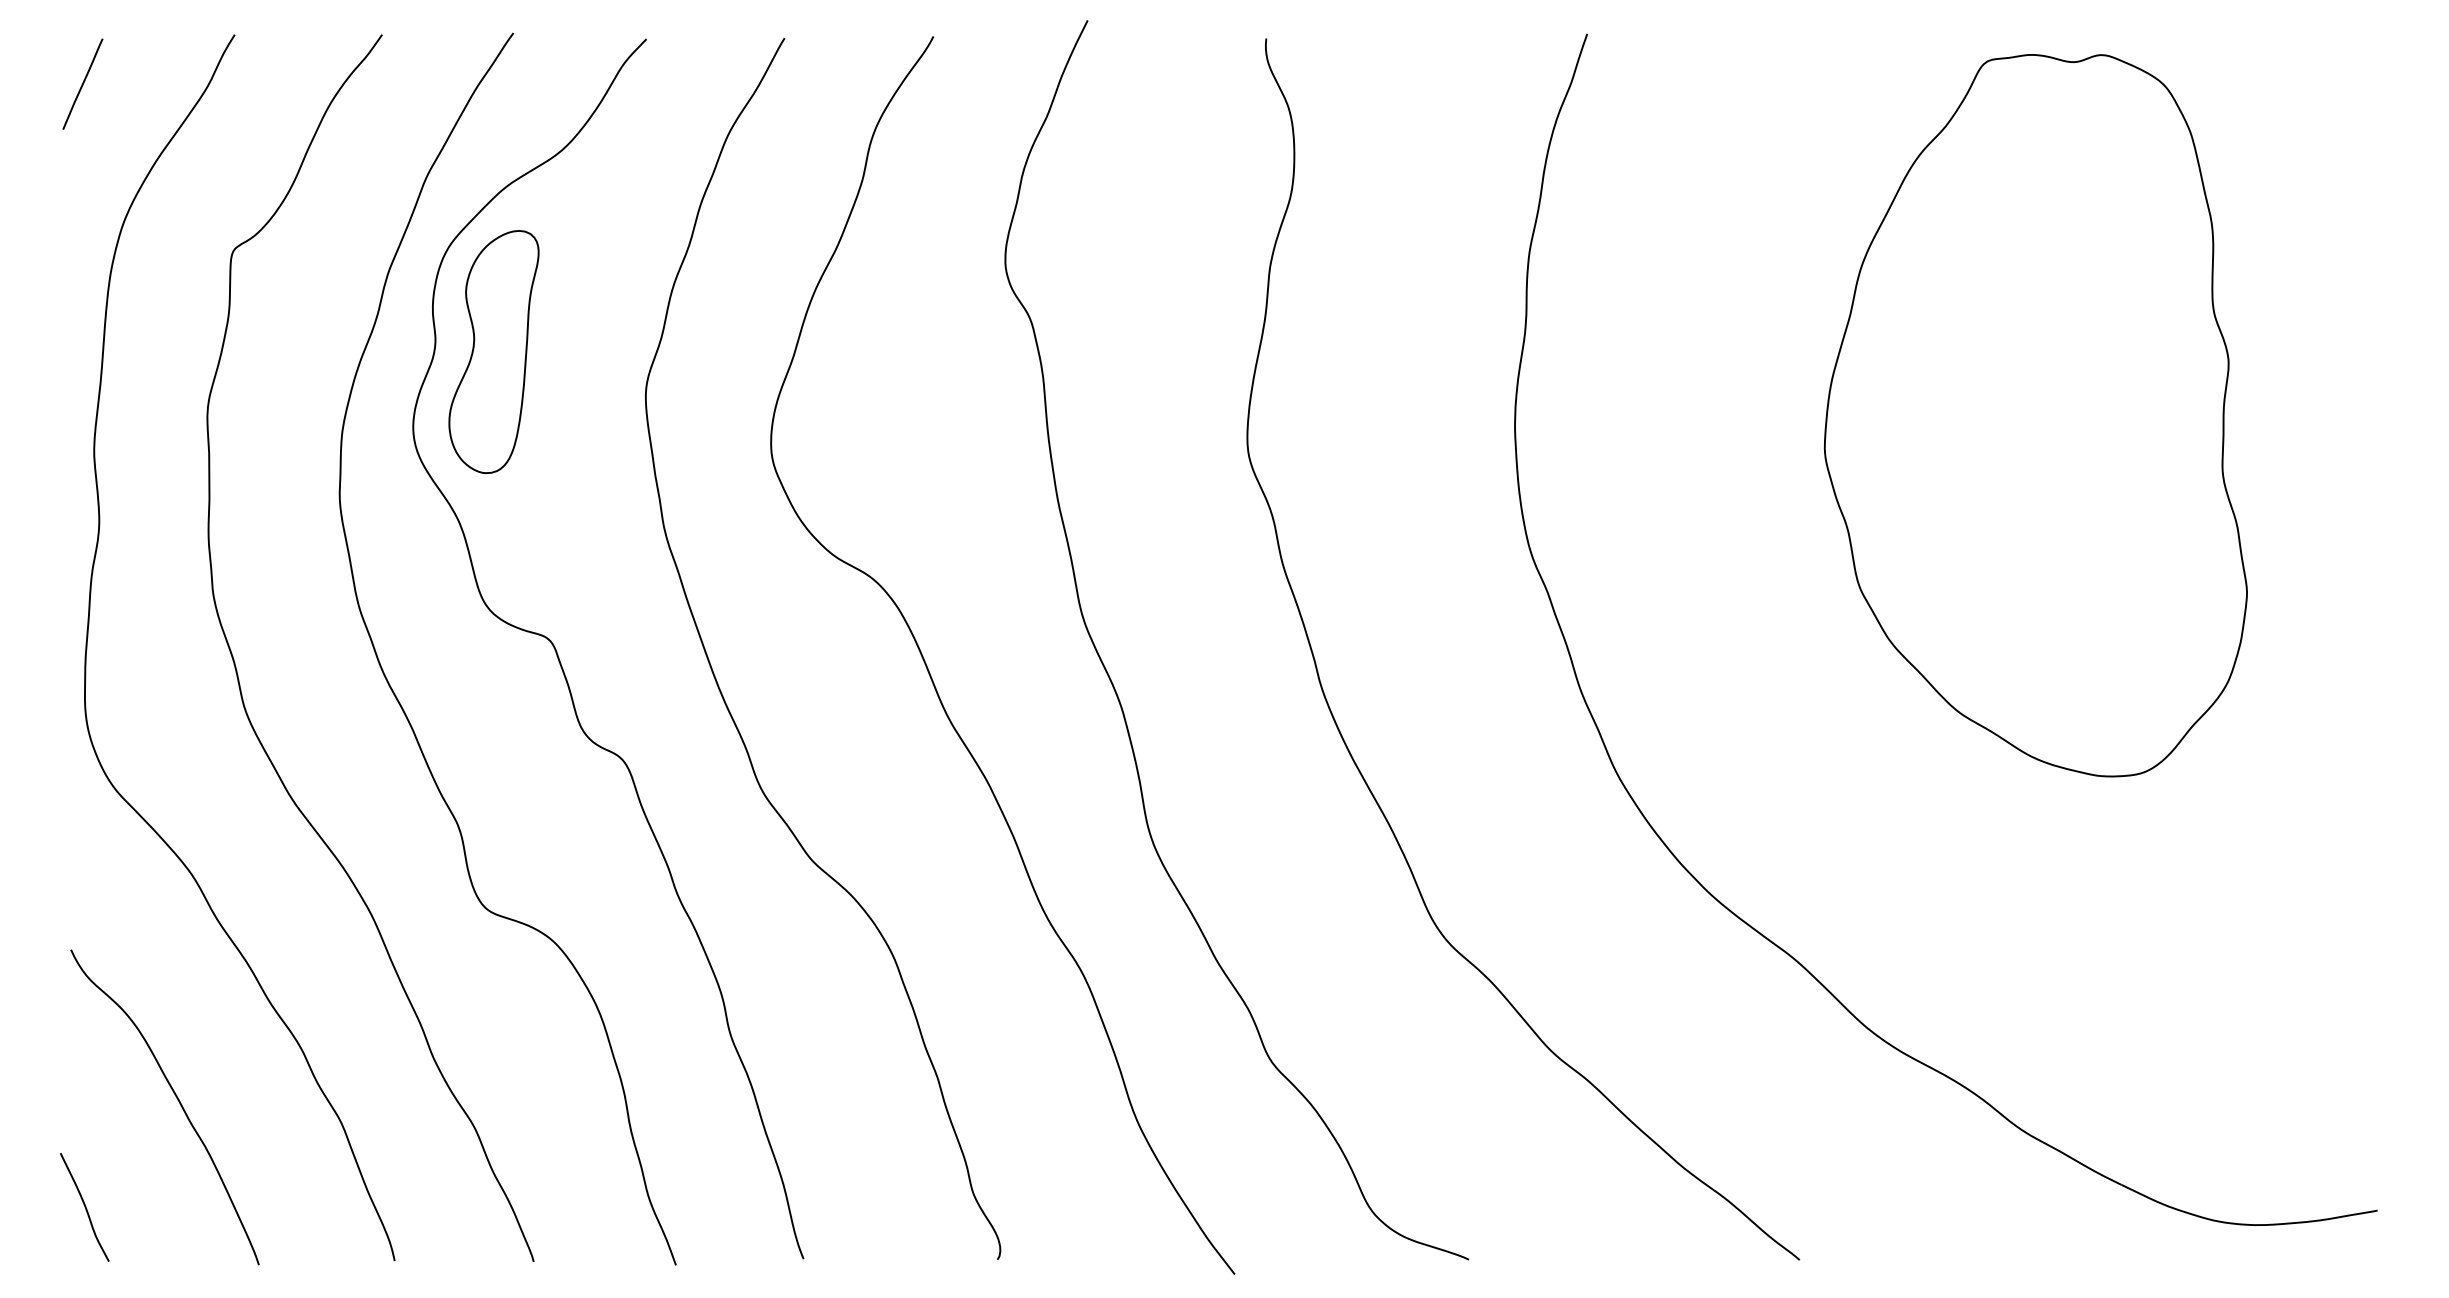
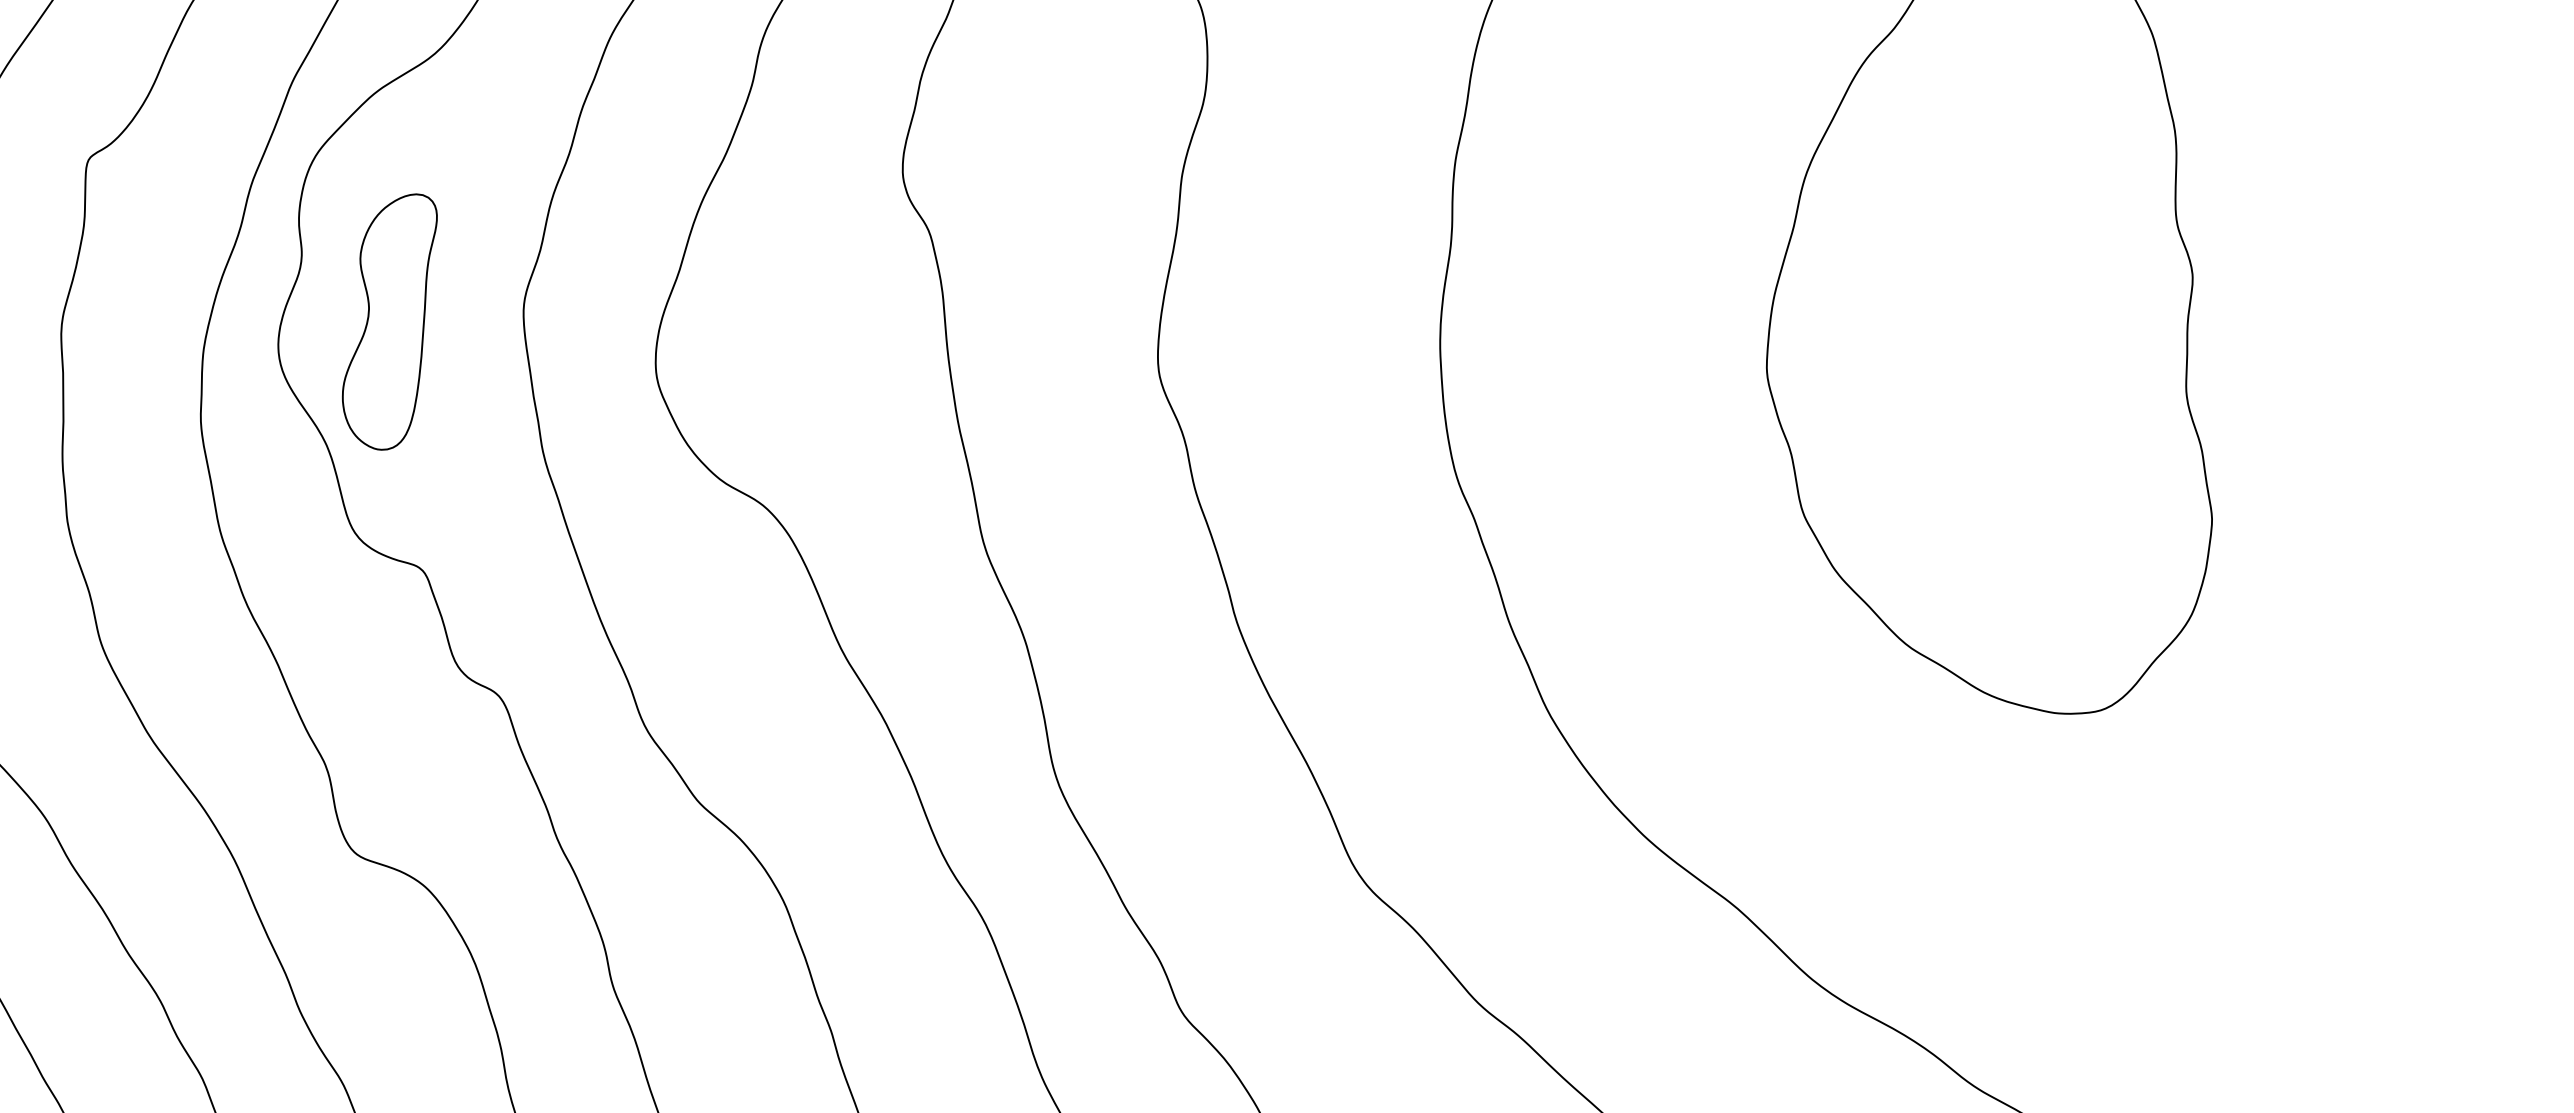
part: (493, 351) -> (389, 321), moved

